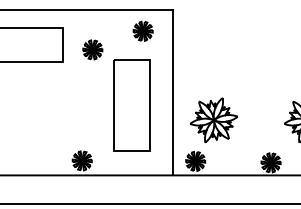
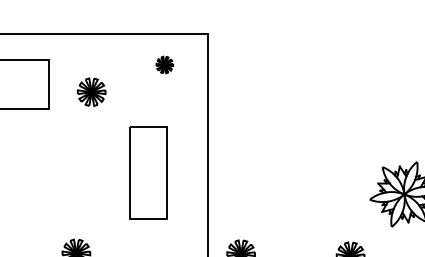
part: (142, 30) -> (163, 63), size x0.6
part: (131, 105) -> (147, 172), size x0.7
part: (213, 120) -> (267, 194), removed

